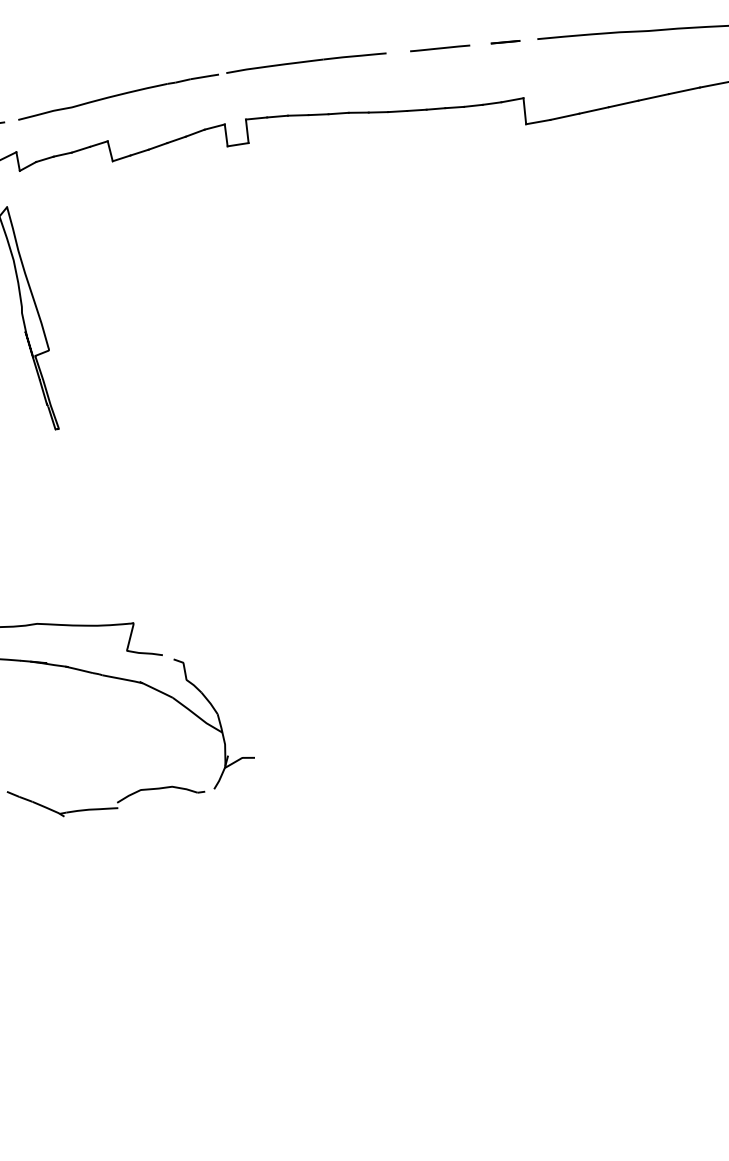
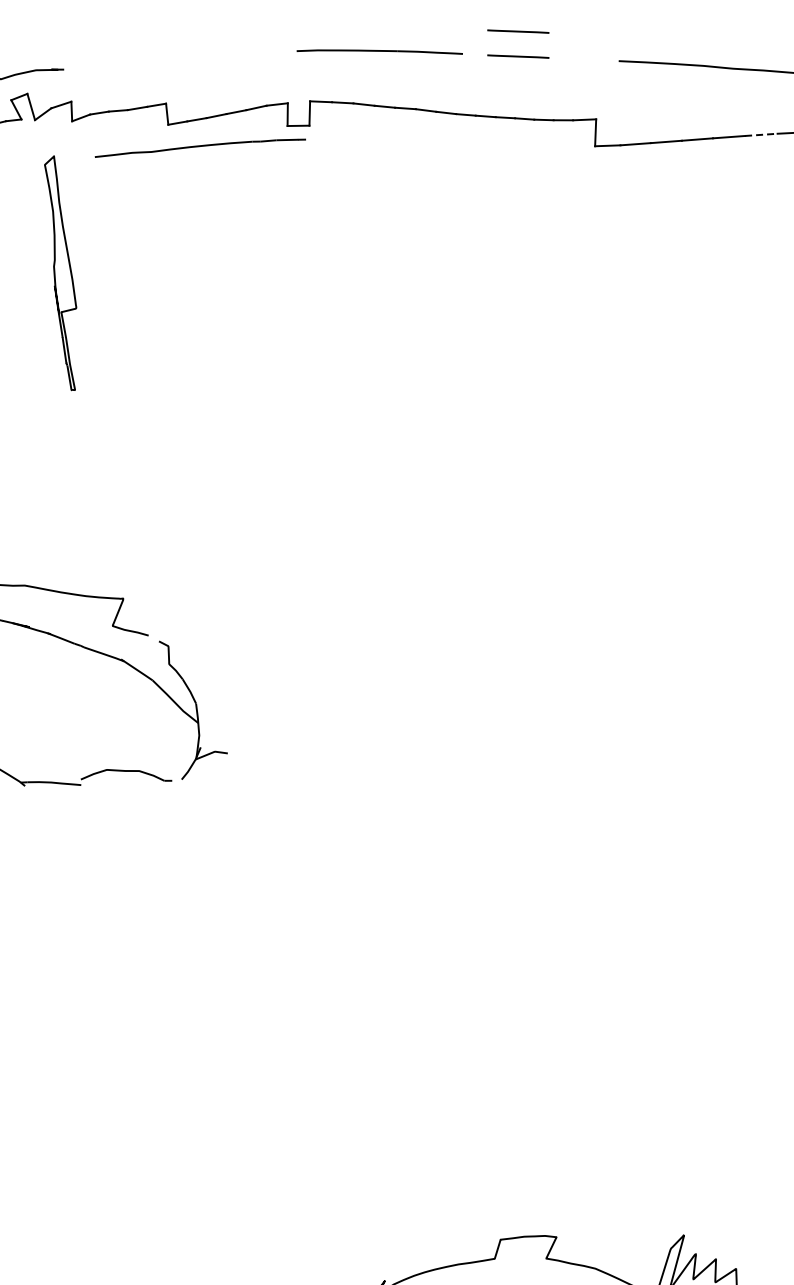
line: (436, 24) -> (518, 31), added
line: (505, 42) -> (585, 59), removed
line: (684, 90) -> (761, 134), solid -> dashed
part: (117, 96) -> (199, 147), moved

